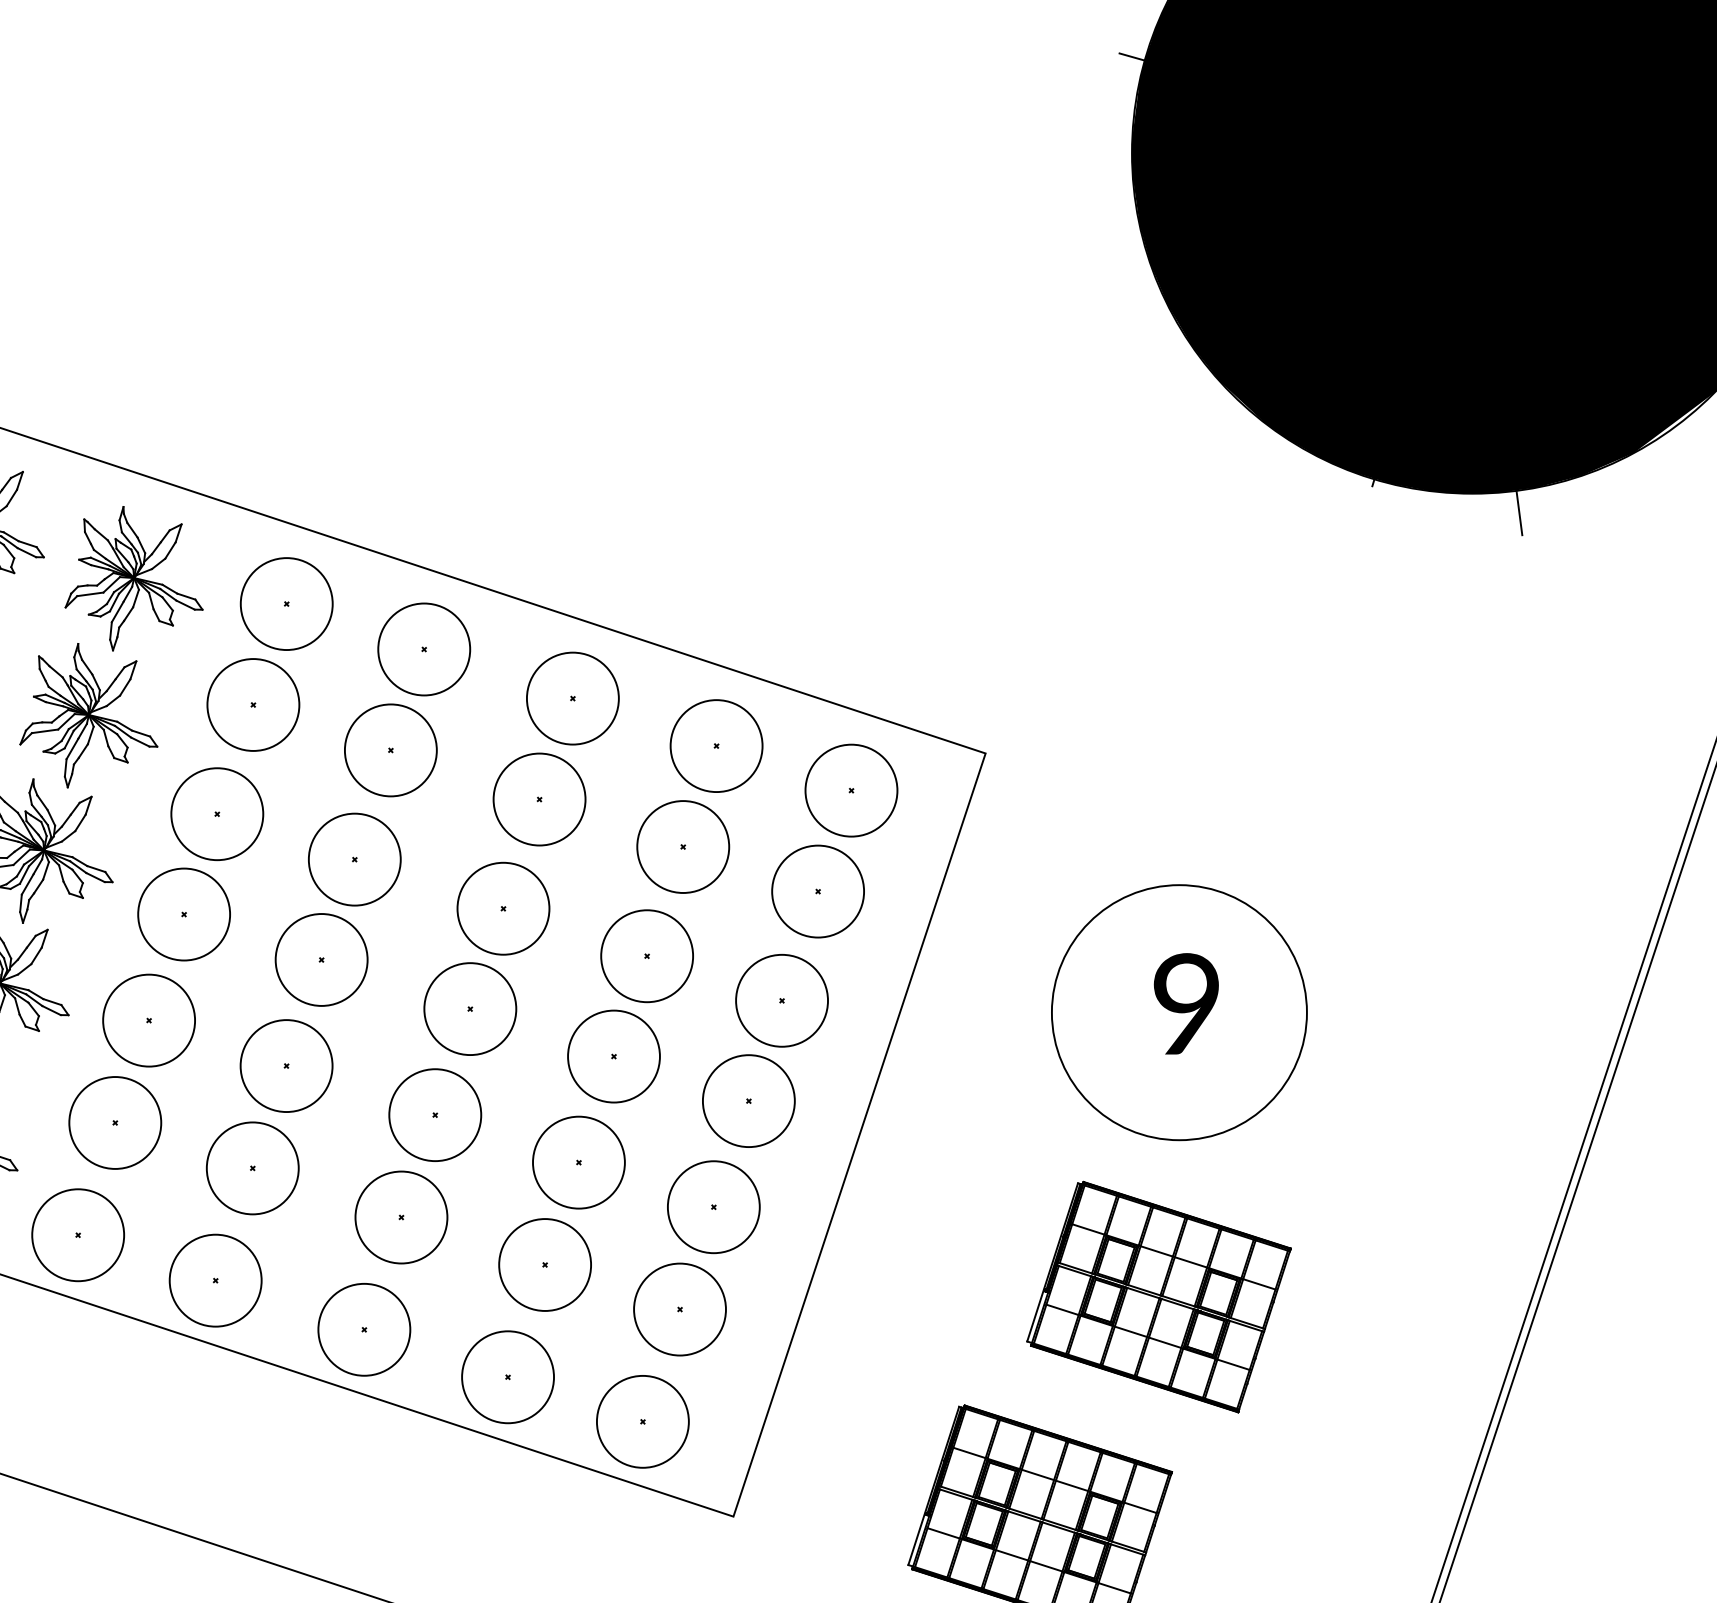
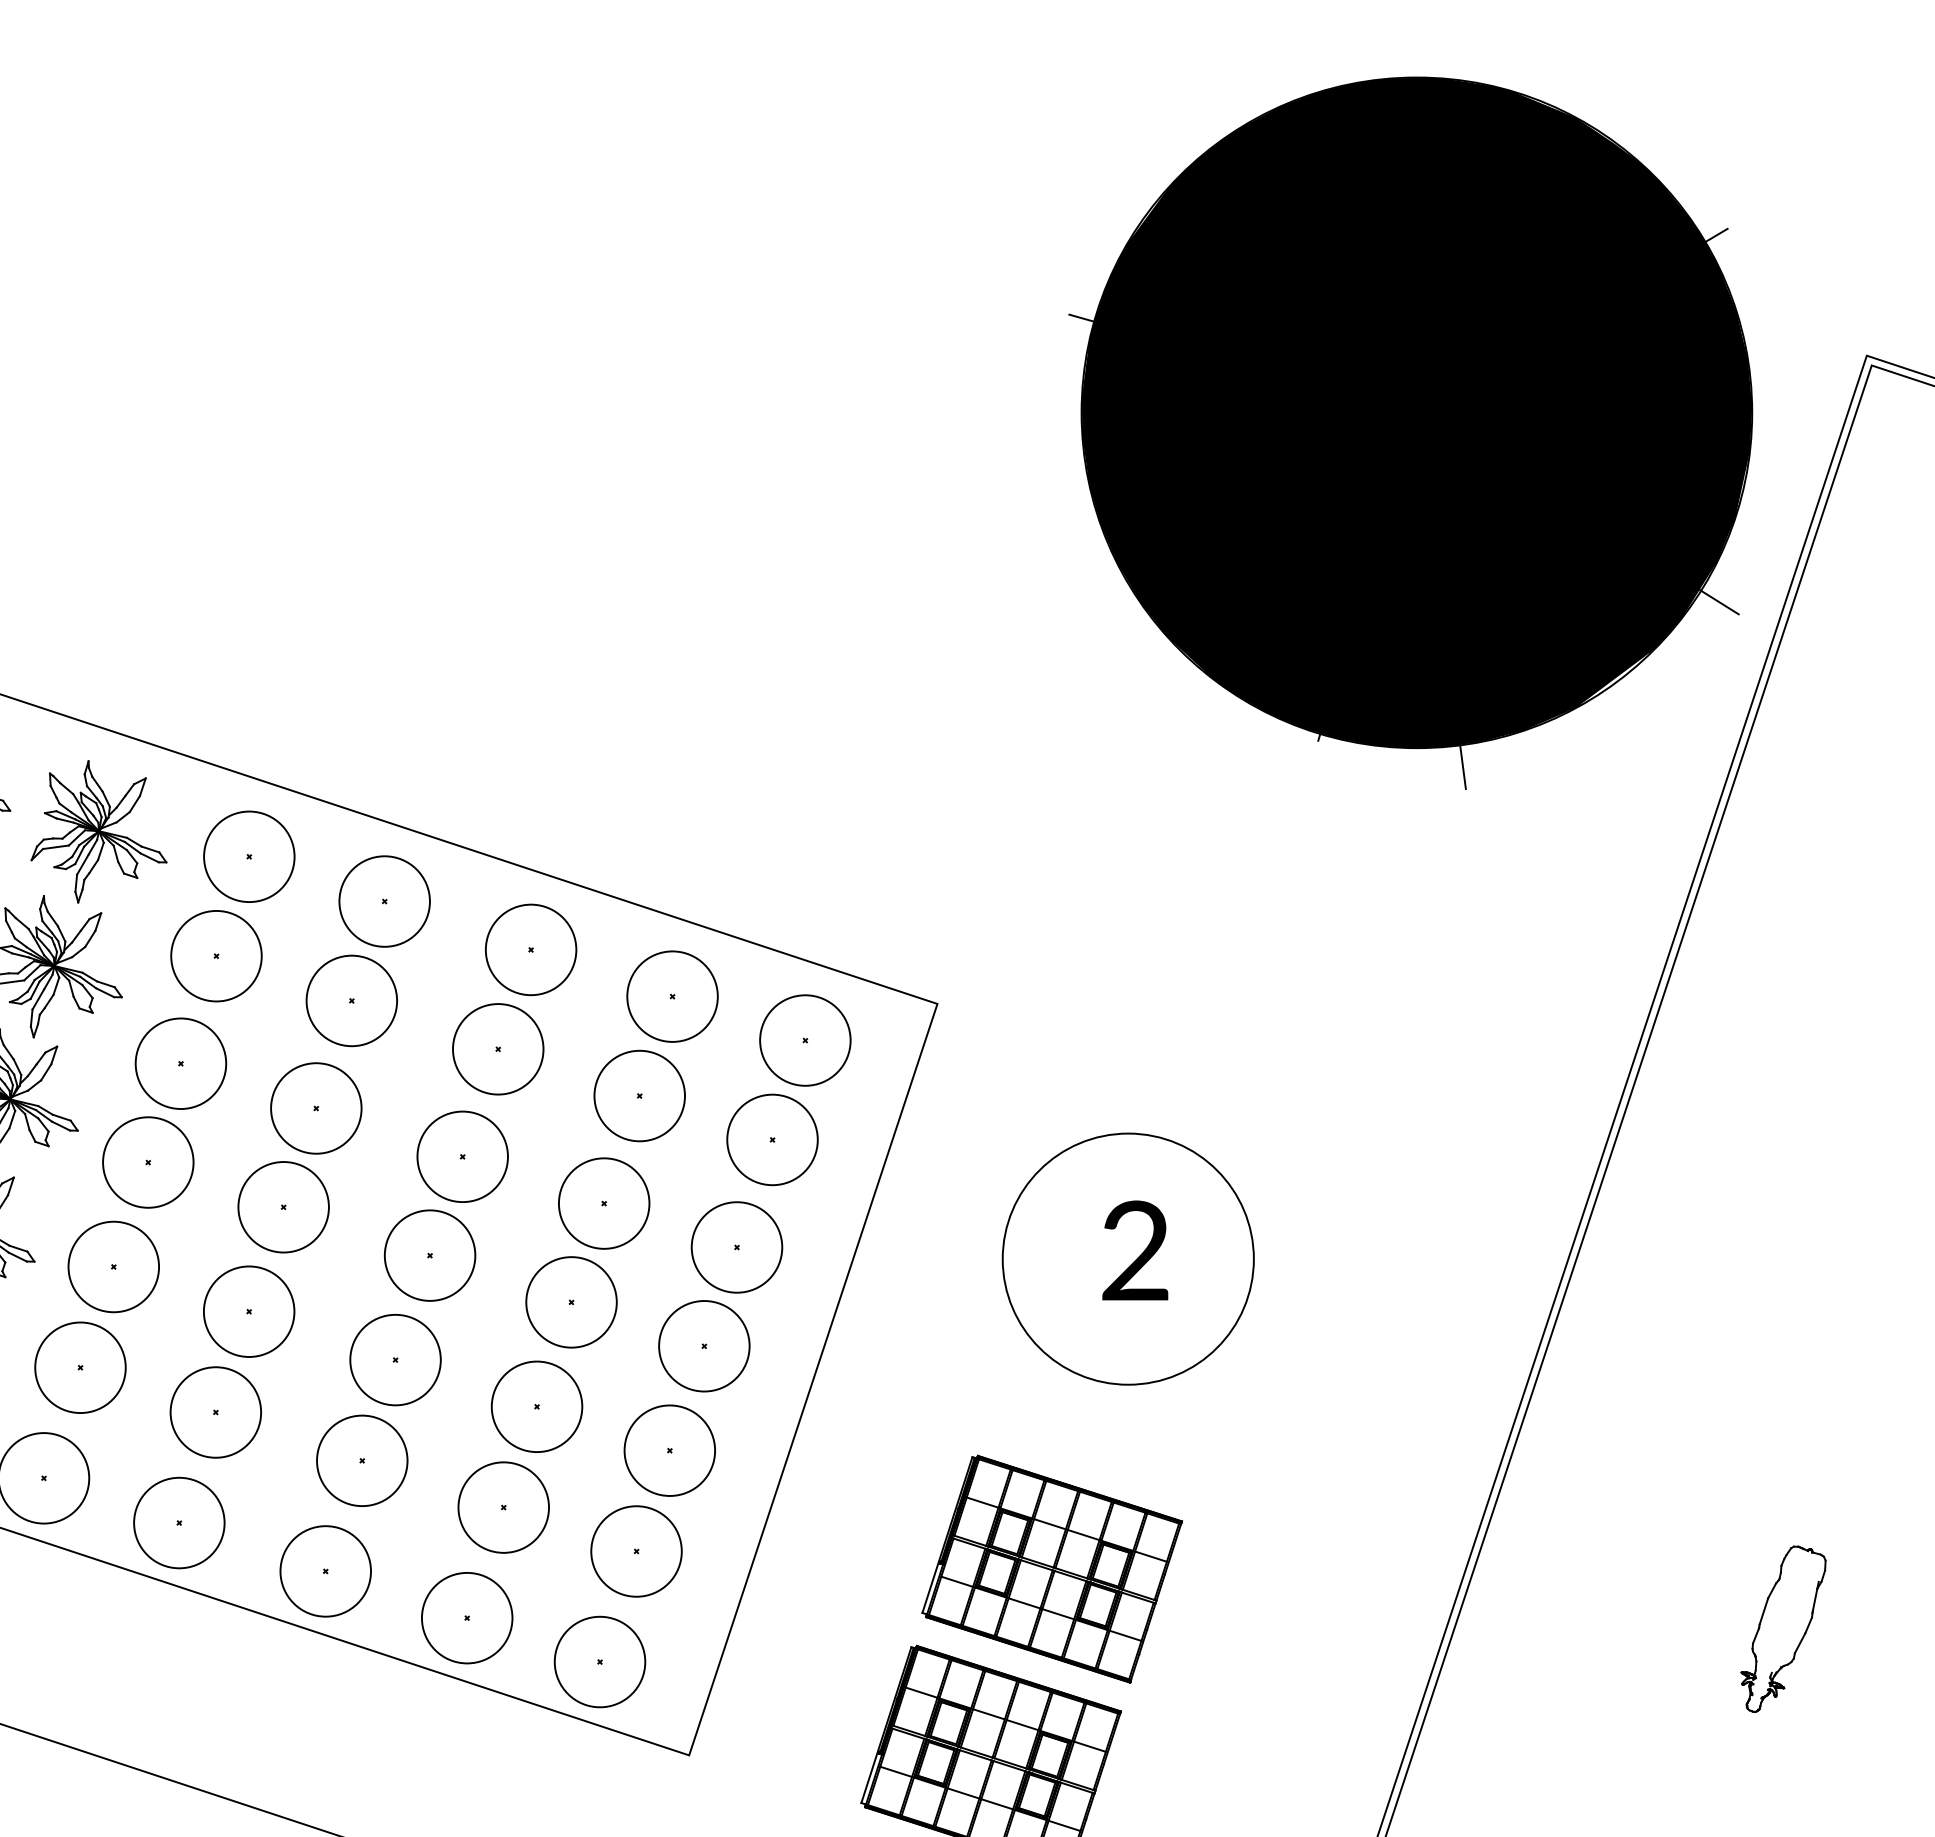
text: (1186, 1003) -> (1135, 1250), 9 -> 2
part: (1158, 1296) -> (1051, 1568), moved

